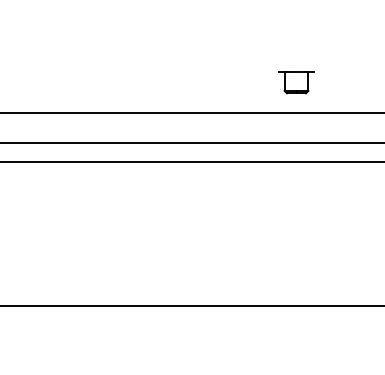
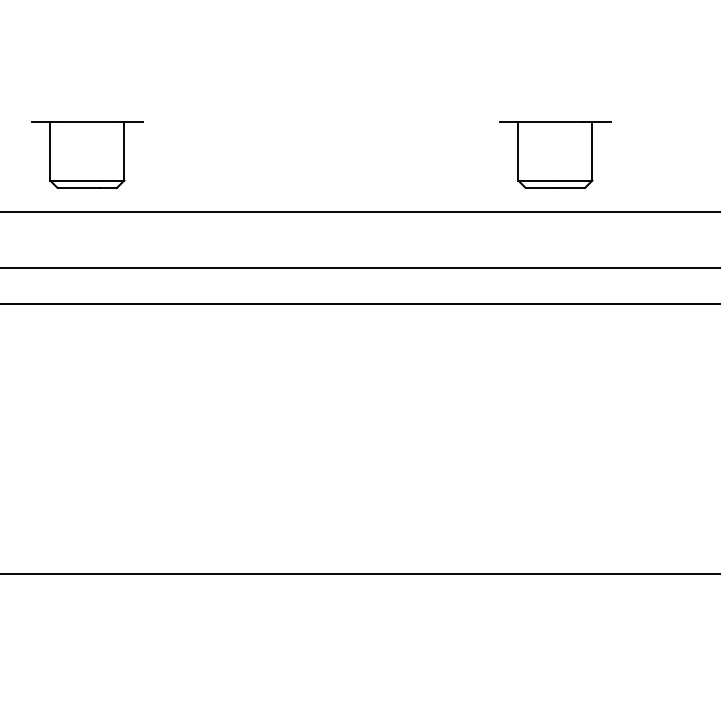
part: (46, 82) -> (86, 154), added
part: (296, 82) -> (555, 154), size x1.67

